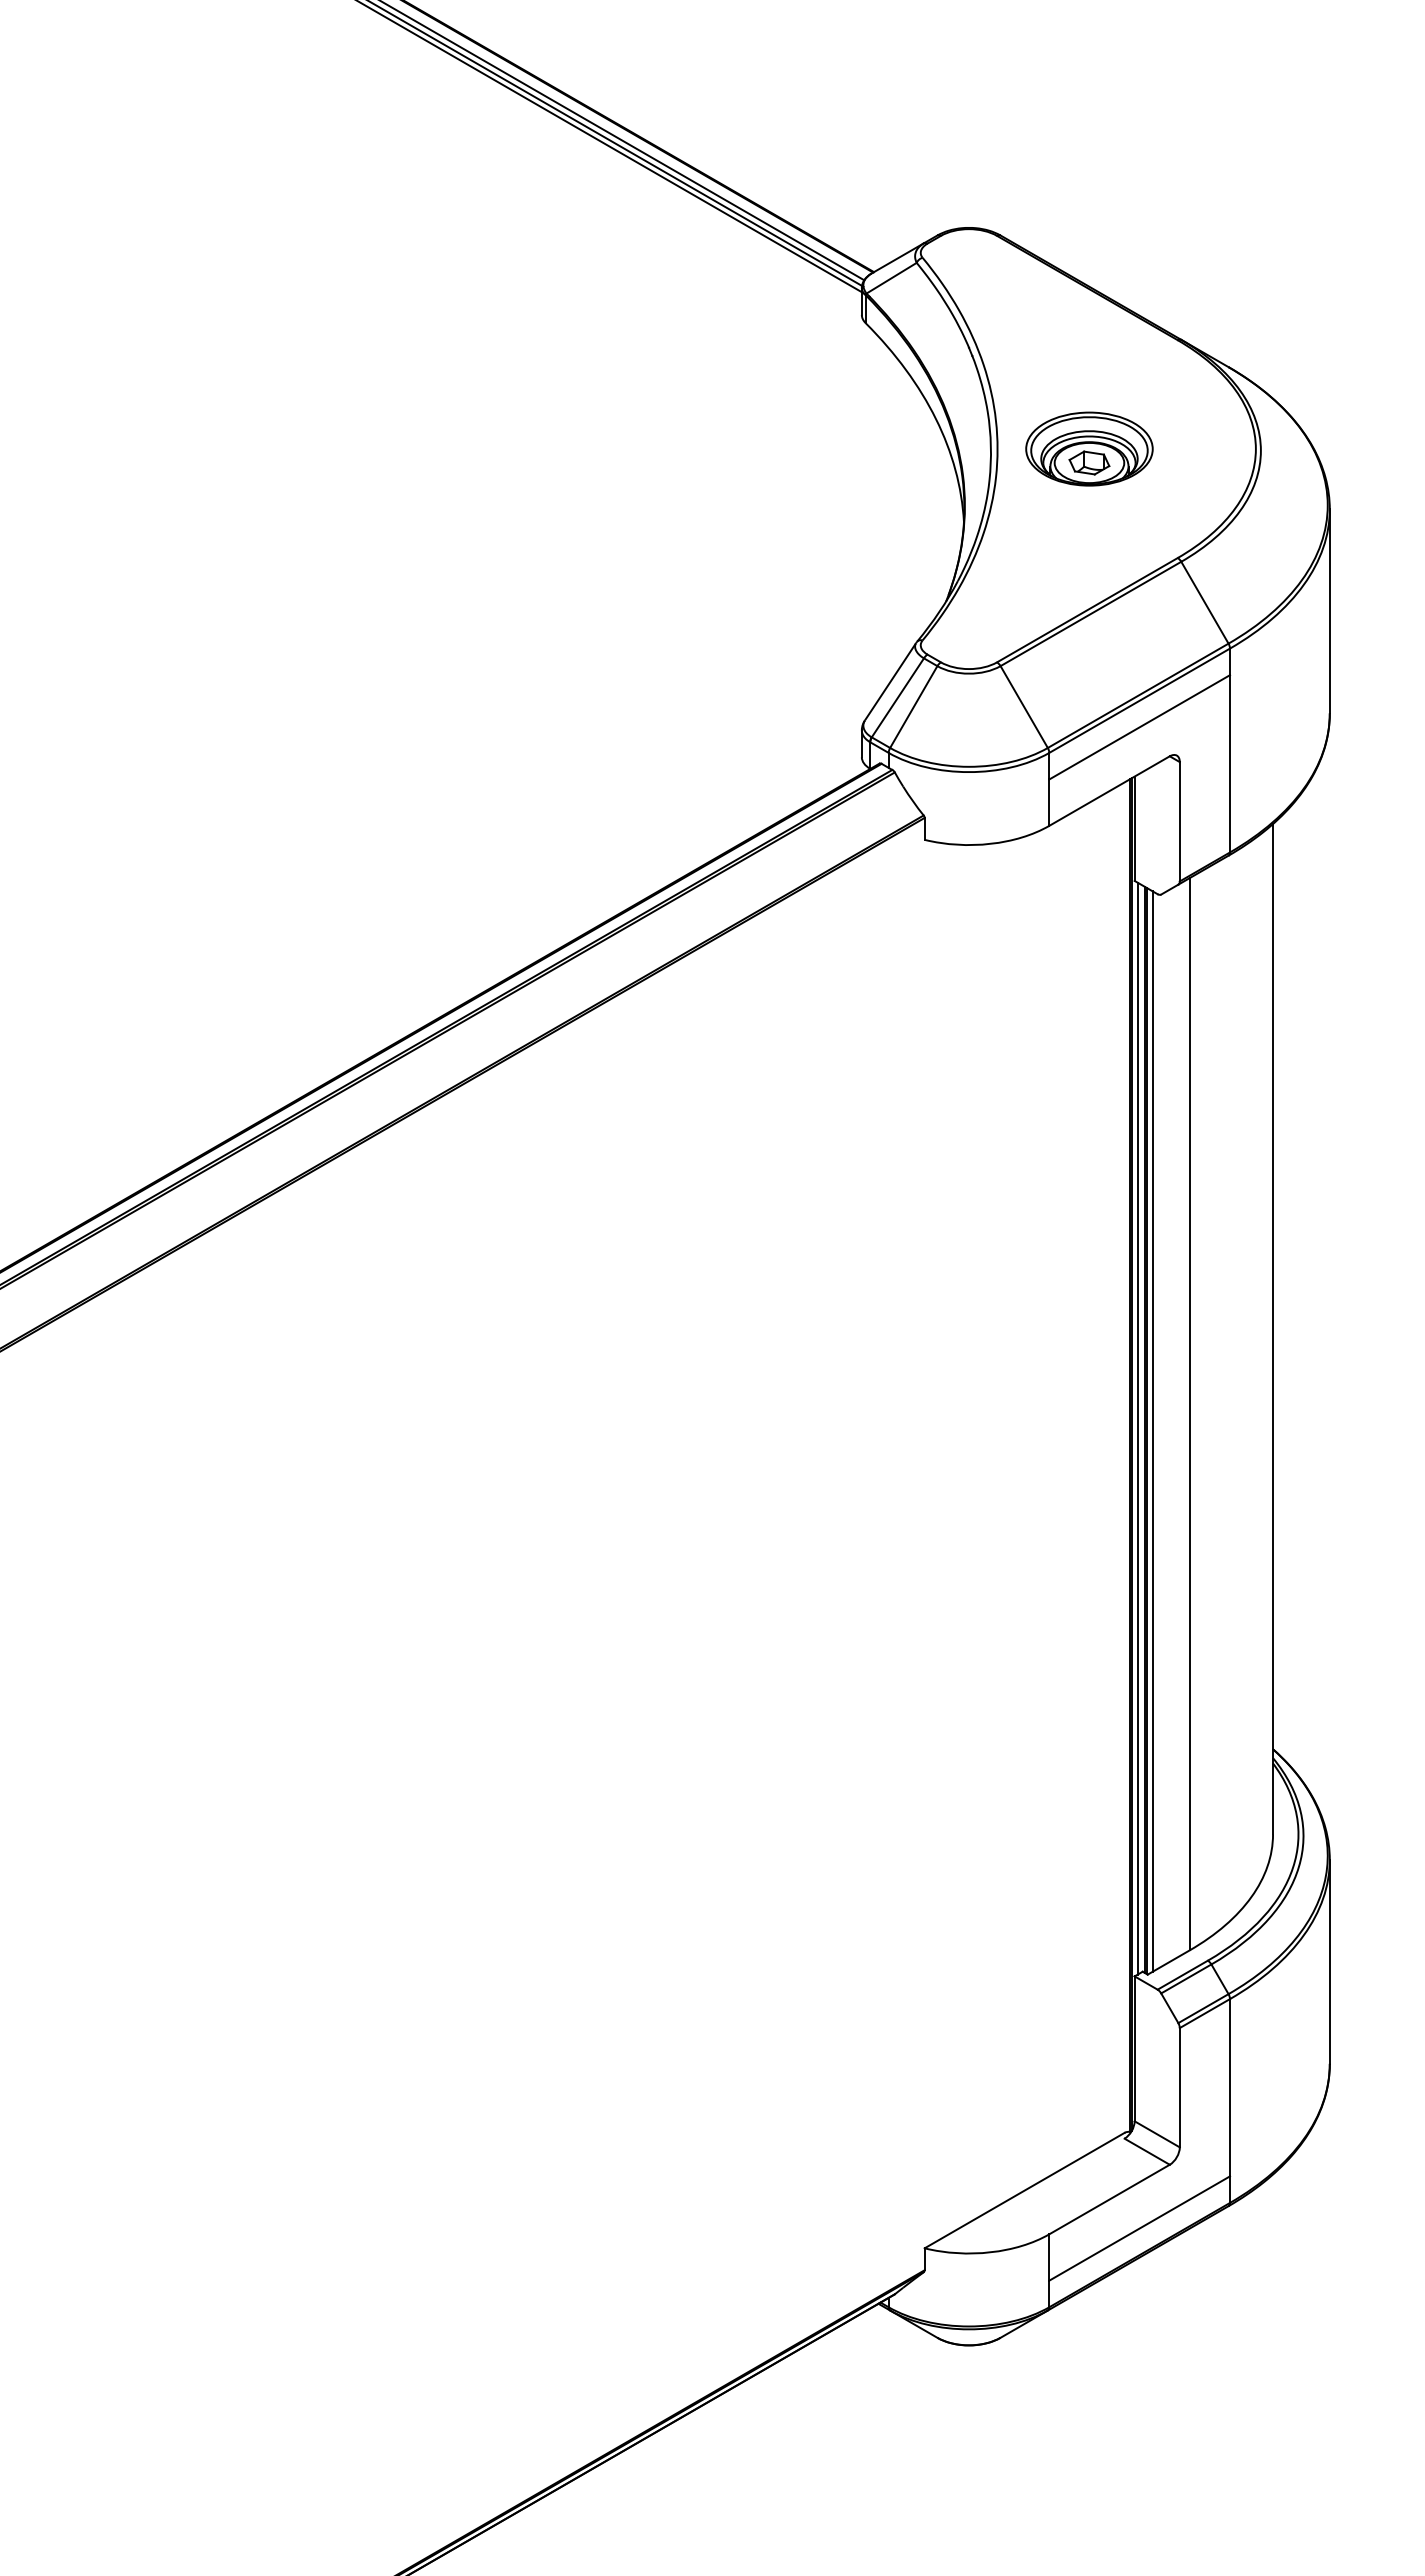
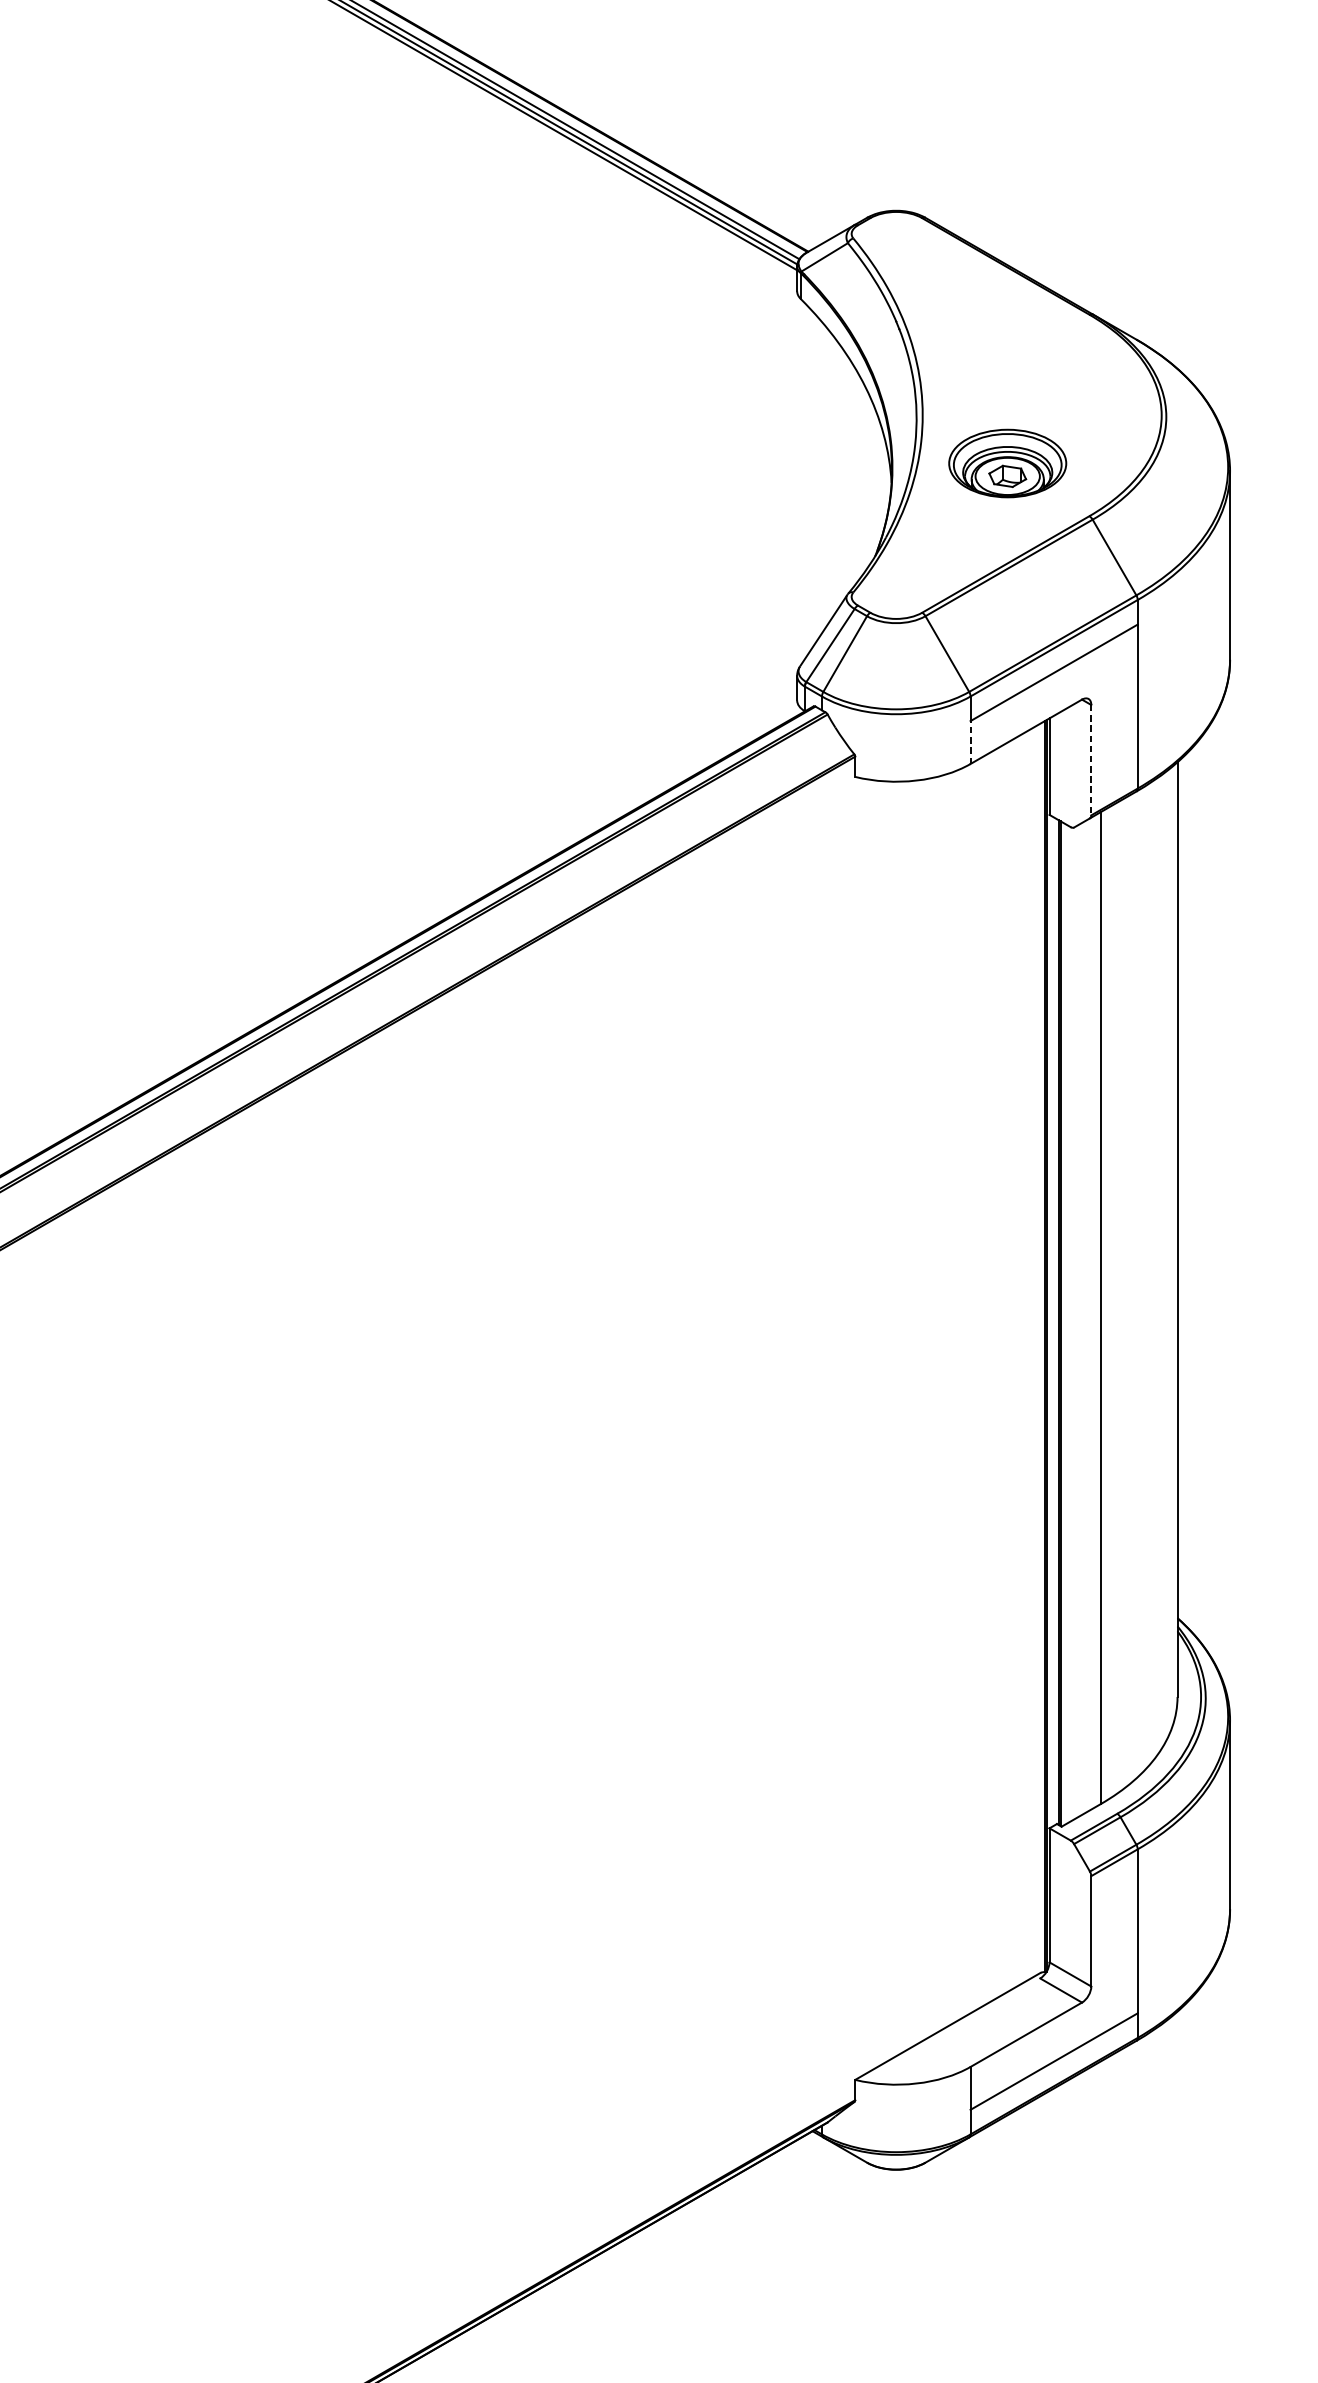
part: (1089, 448) -> (1007, 462), moved
line: (1049, 802) -> (970, 742), solid -> dashed
line: (1179, 821) -> (1091, 759), solid -> dashed
line: (1137, 1428) -> (1052, 1321), removed
line: (1152, 1431) -> (1066, 1324), removed

